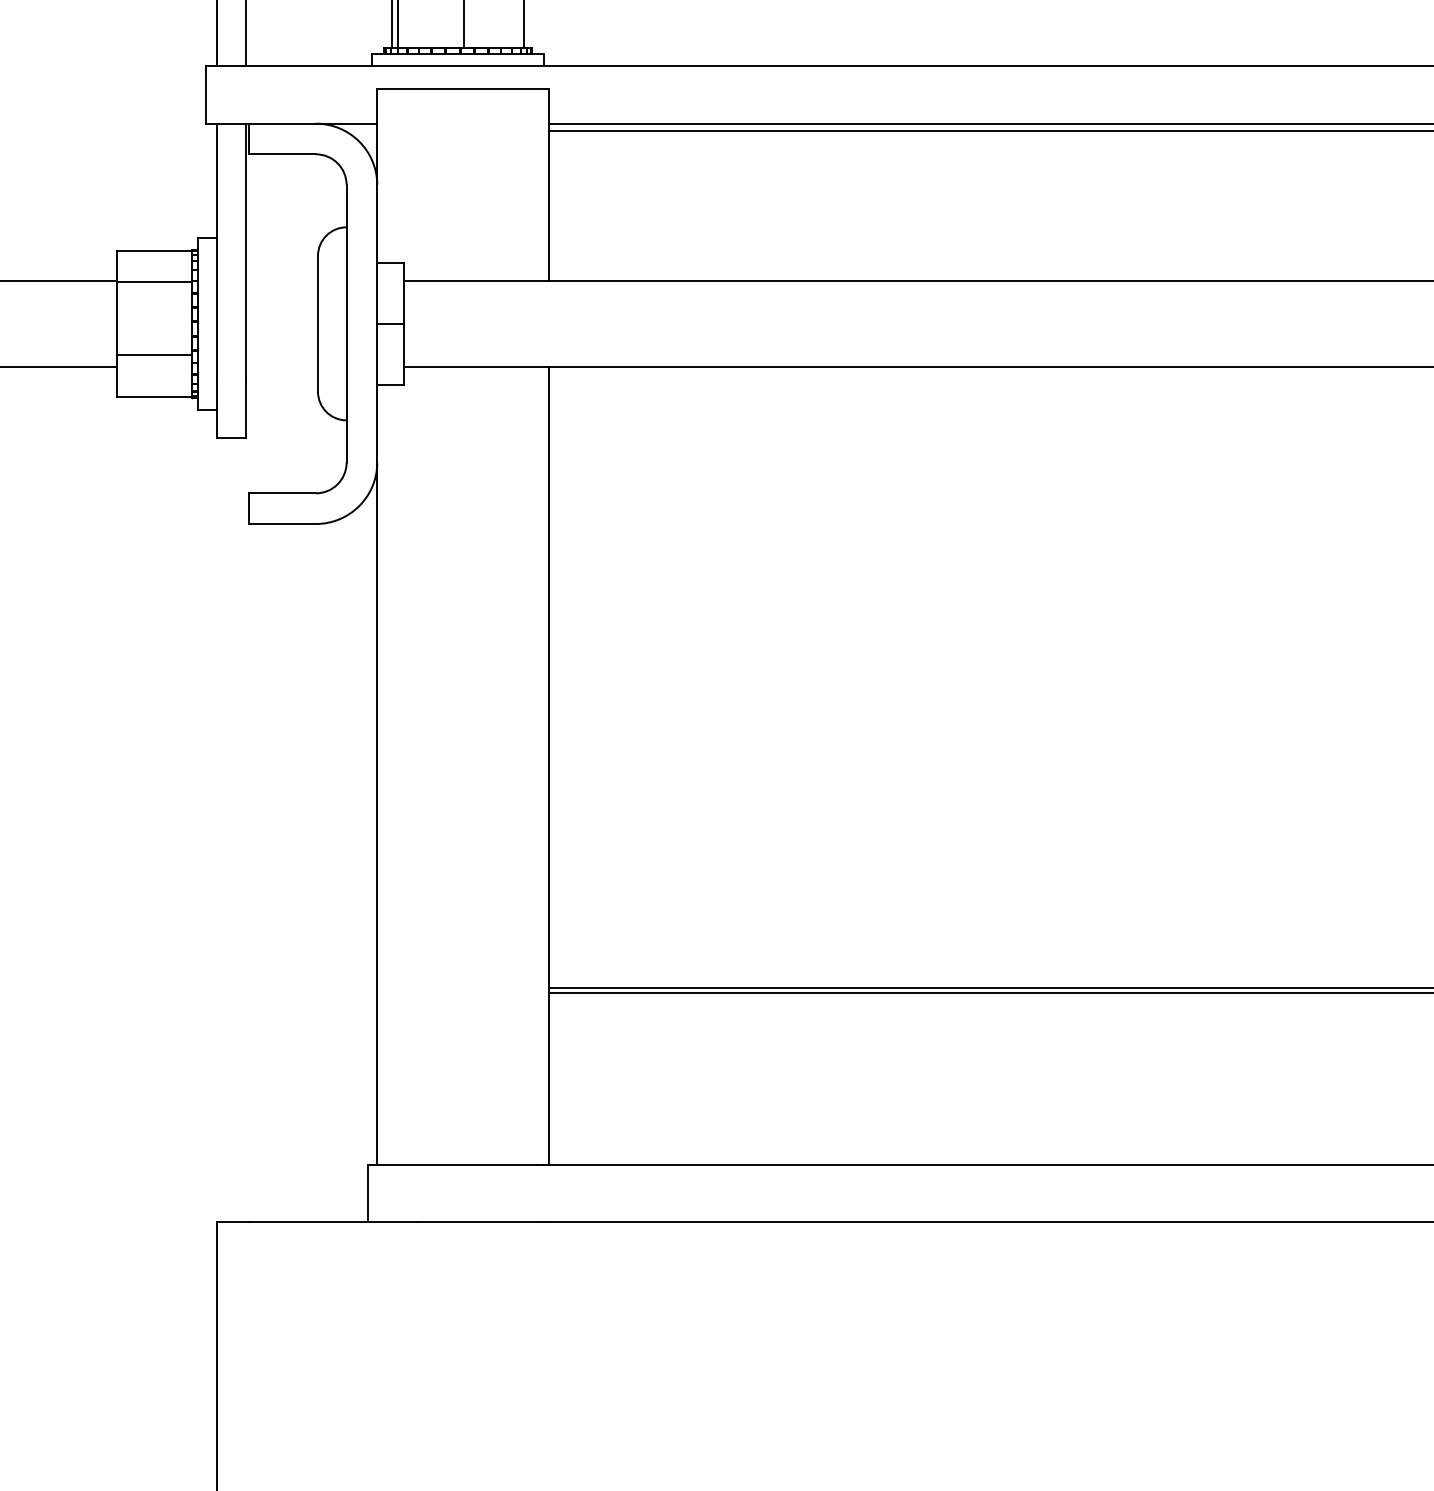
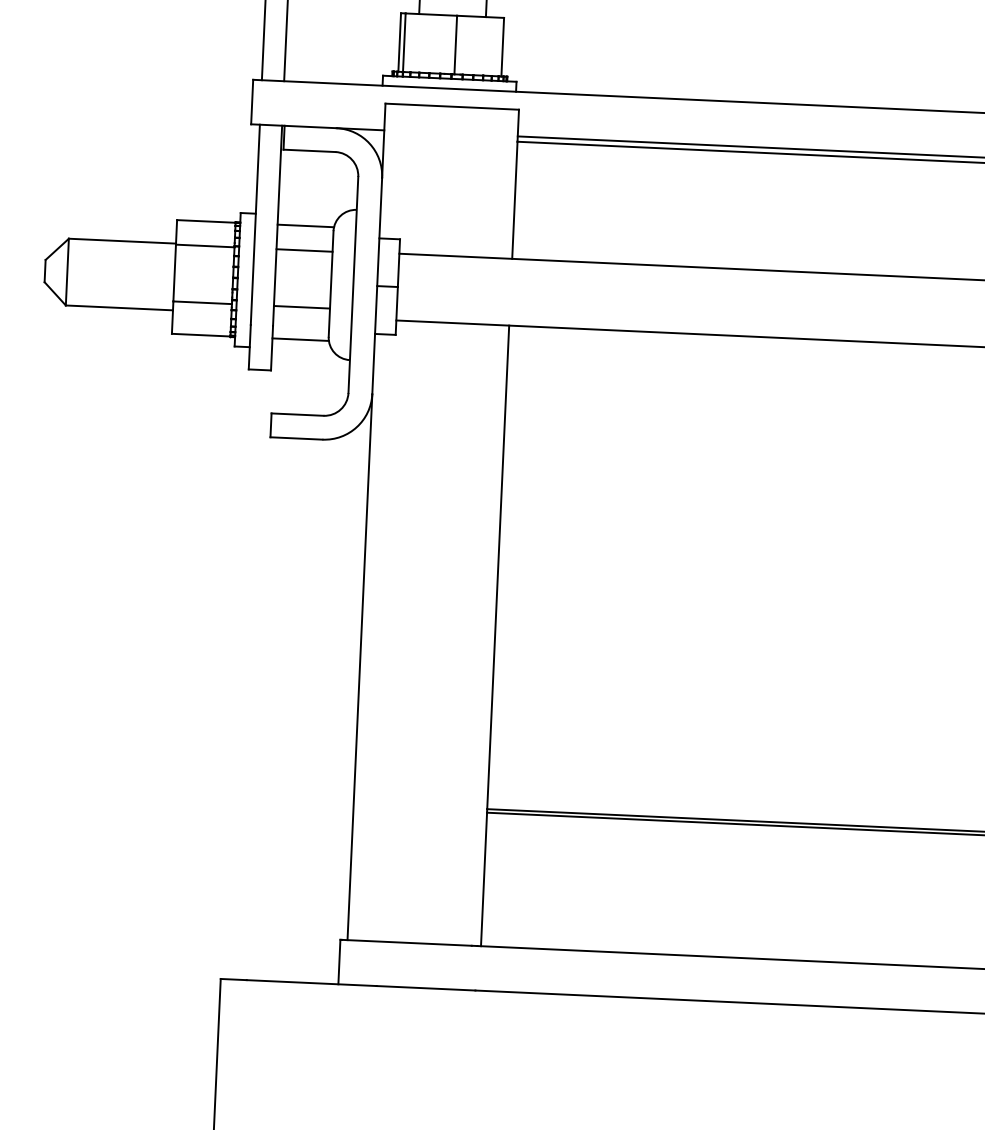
line: (281, 250) -> (305, 225), added
line: (281, 282) -> (304, 250), added
line: (281, 355) -> (301, 307), added
line: (281, 397) -> (300, 340), added

